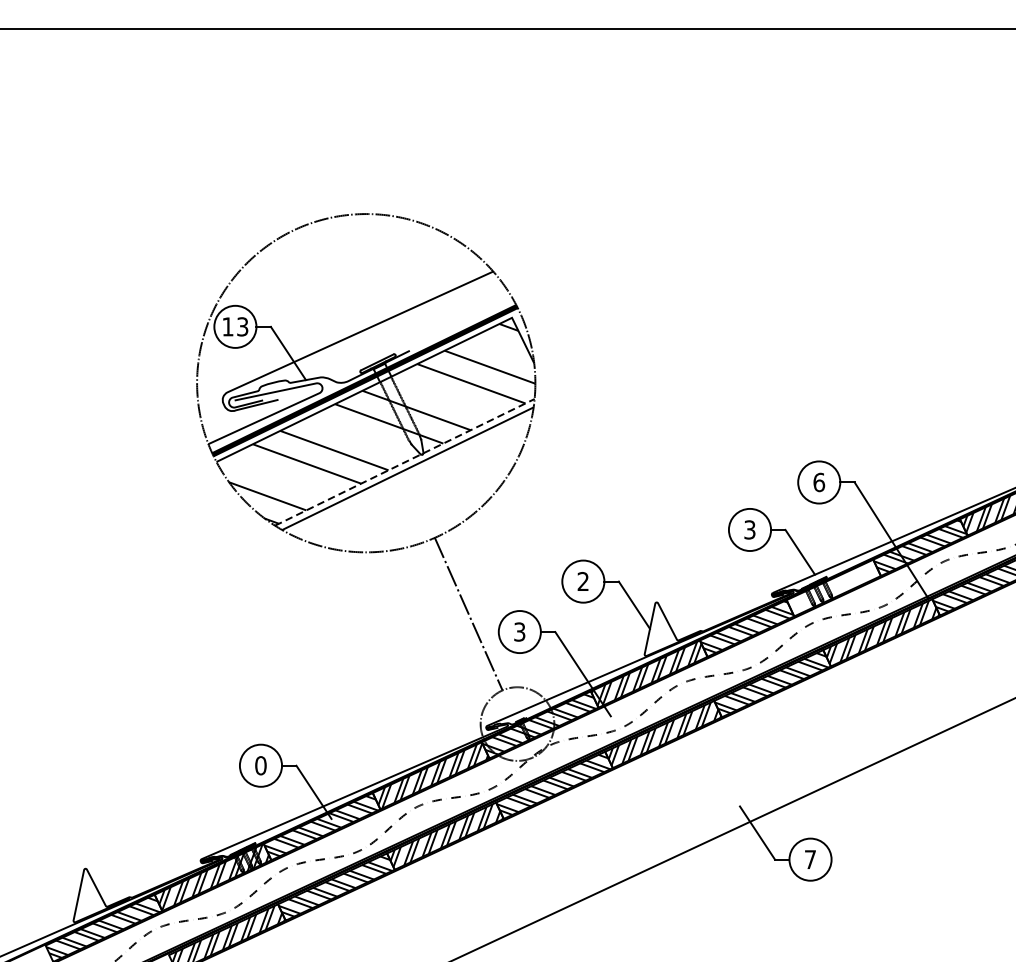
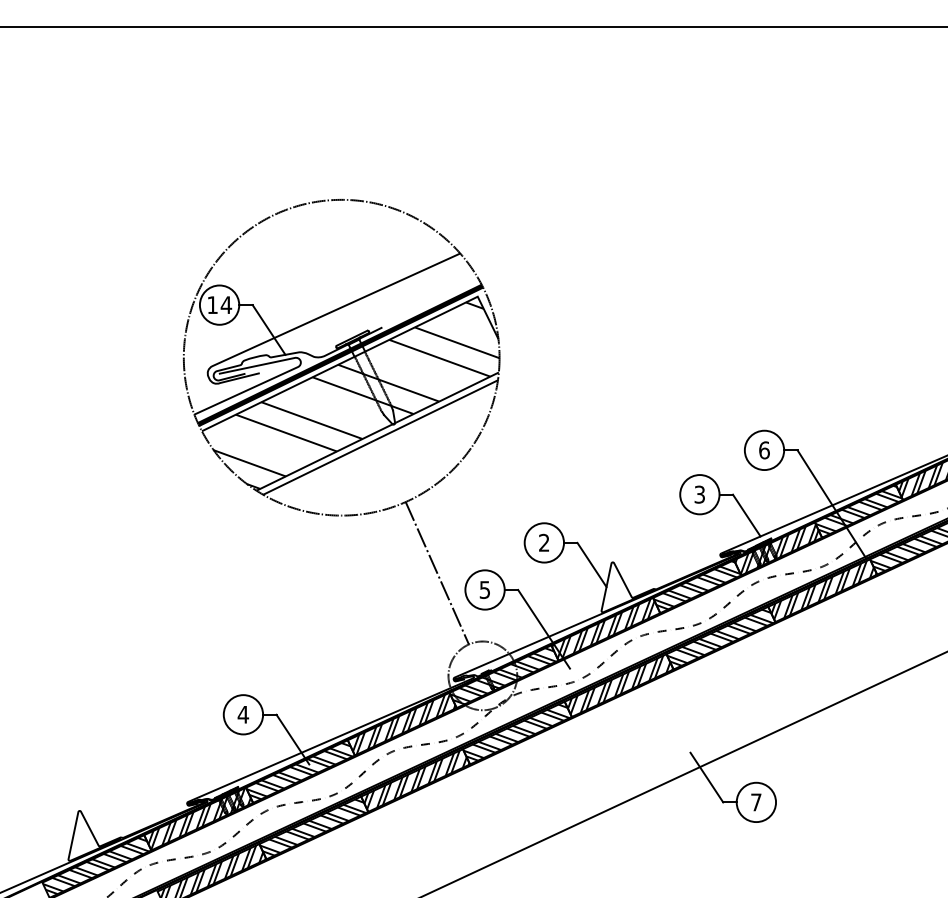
text: (242, 327) -> (226, 305), 13 -> 14
line: (404, 462) -> (377, 431), dashed -> solid
hatch: (832, 588) -> (776, 549), added
text: (520, 631) -> (485, 589), 3 -> 5
text: (261, 765) -> (243, 714), 0 -> 4

